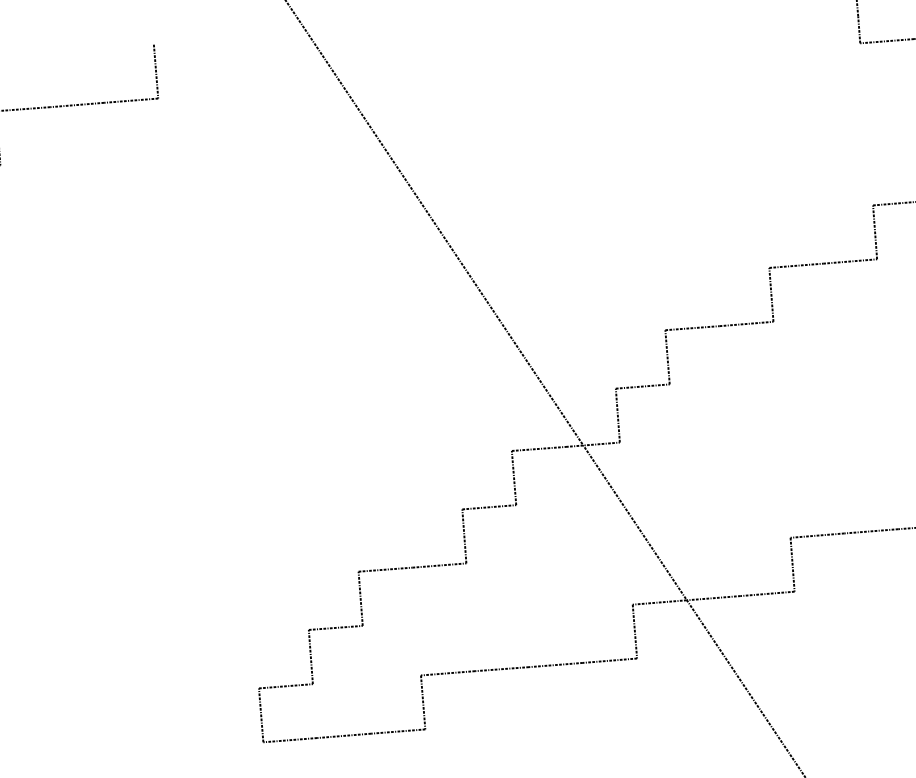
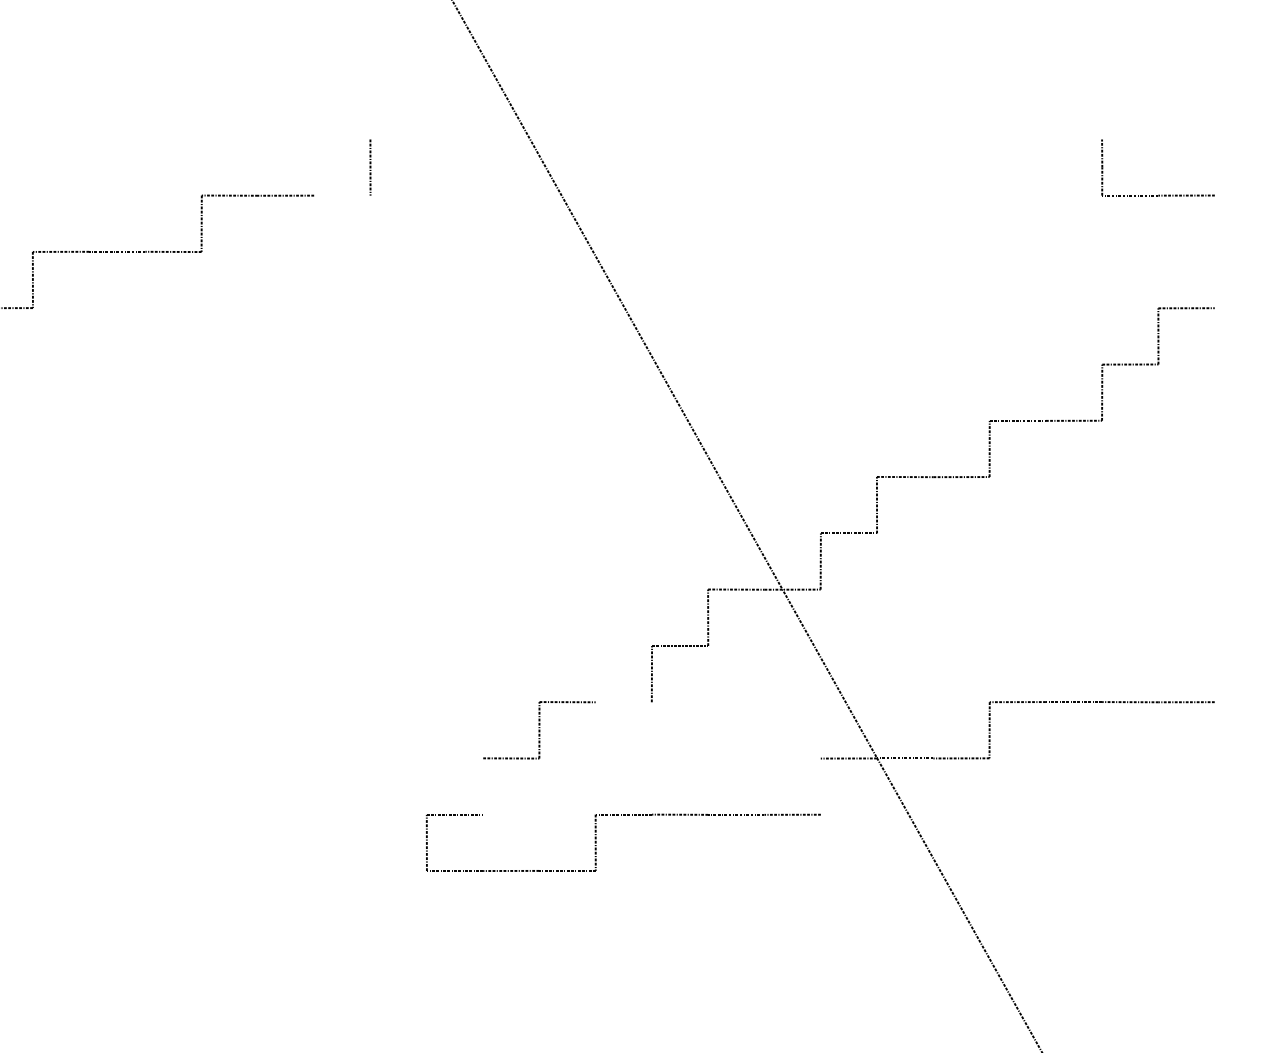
line: (131, 100) -> (342, 195), removed
line: (439, 565) -> (623, 702), removed
line: (634, 631) -> (820, 786), removed
line: (310, 657) -> (482, 786), removed

